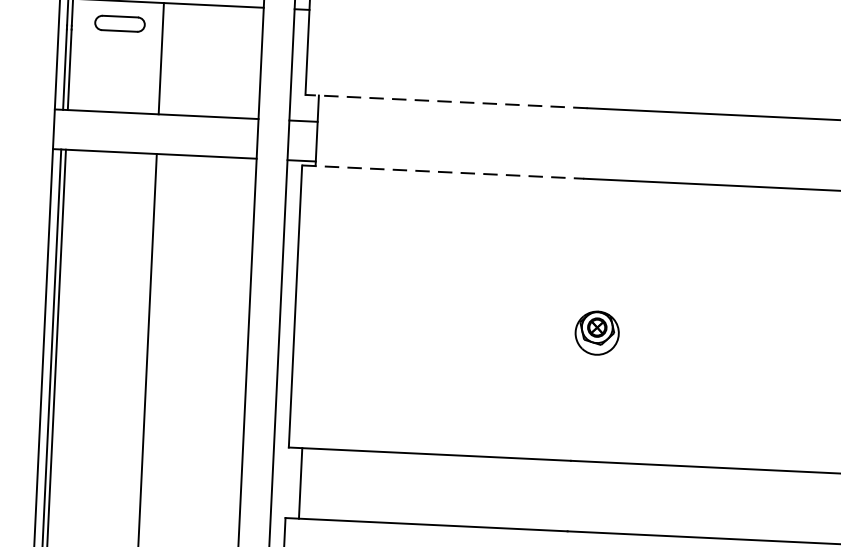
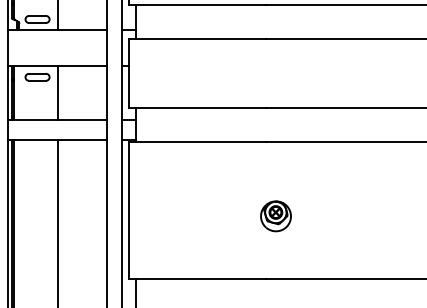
line: (446, 101) -> (197, 107), dashed -> solid
line: (442, 171) -> (197, 141), dashed -> solid
part: (596, 333) -> (275, 216), size x1.43

